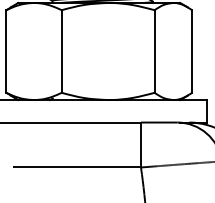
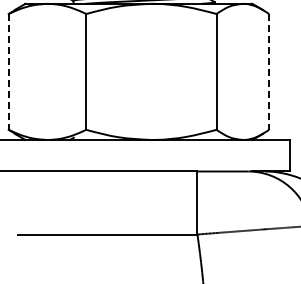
line: (6, 51) -> (8, 71), solid -> dashed
line: (192, 51) -> (269, 71), solid -> dashed

